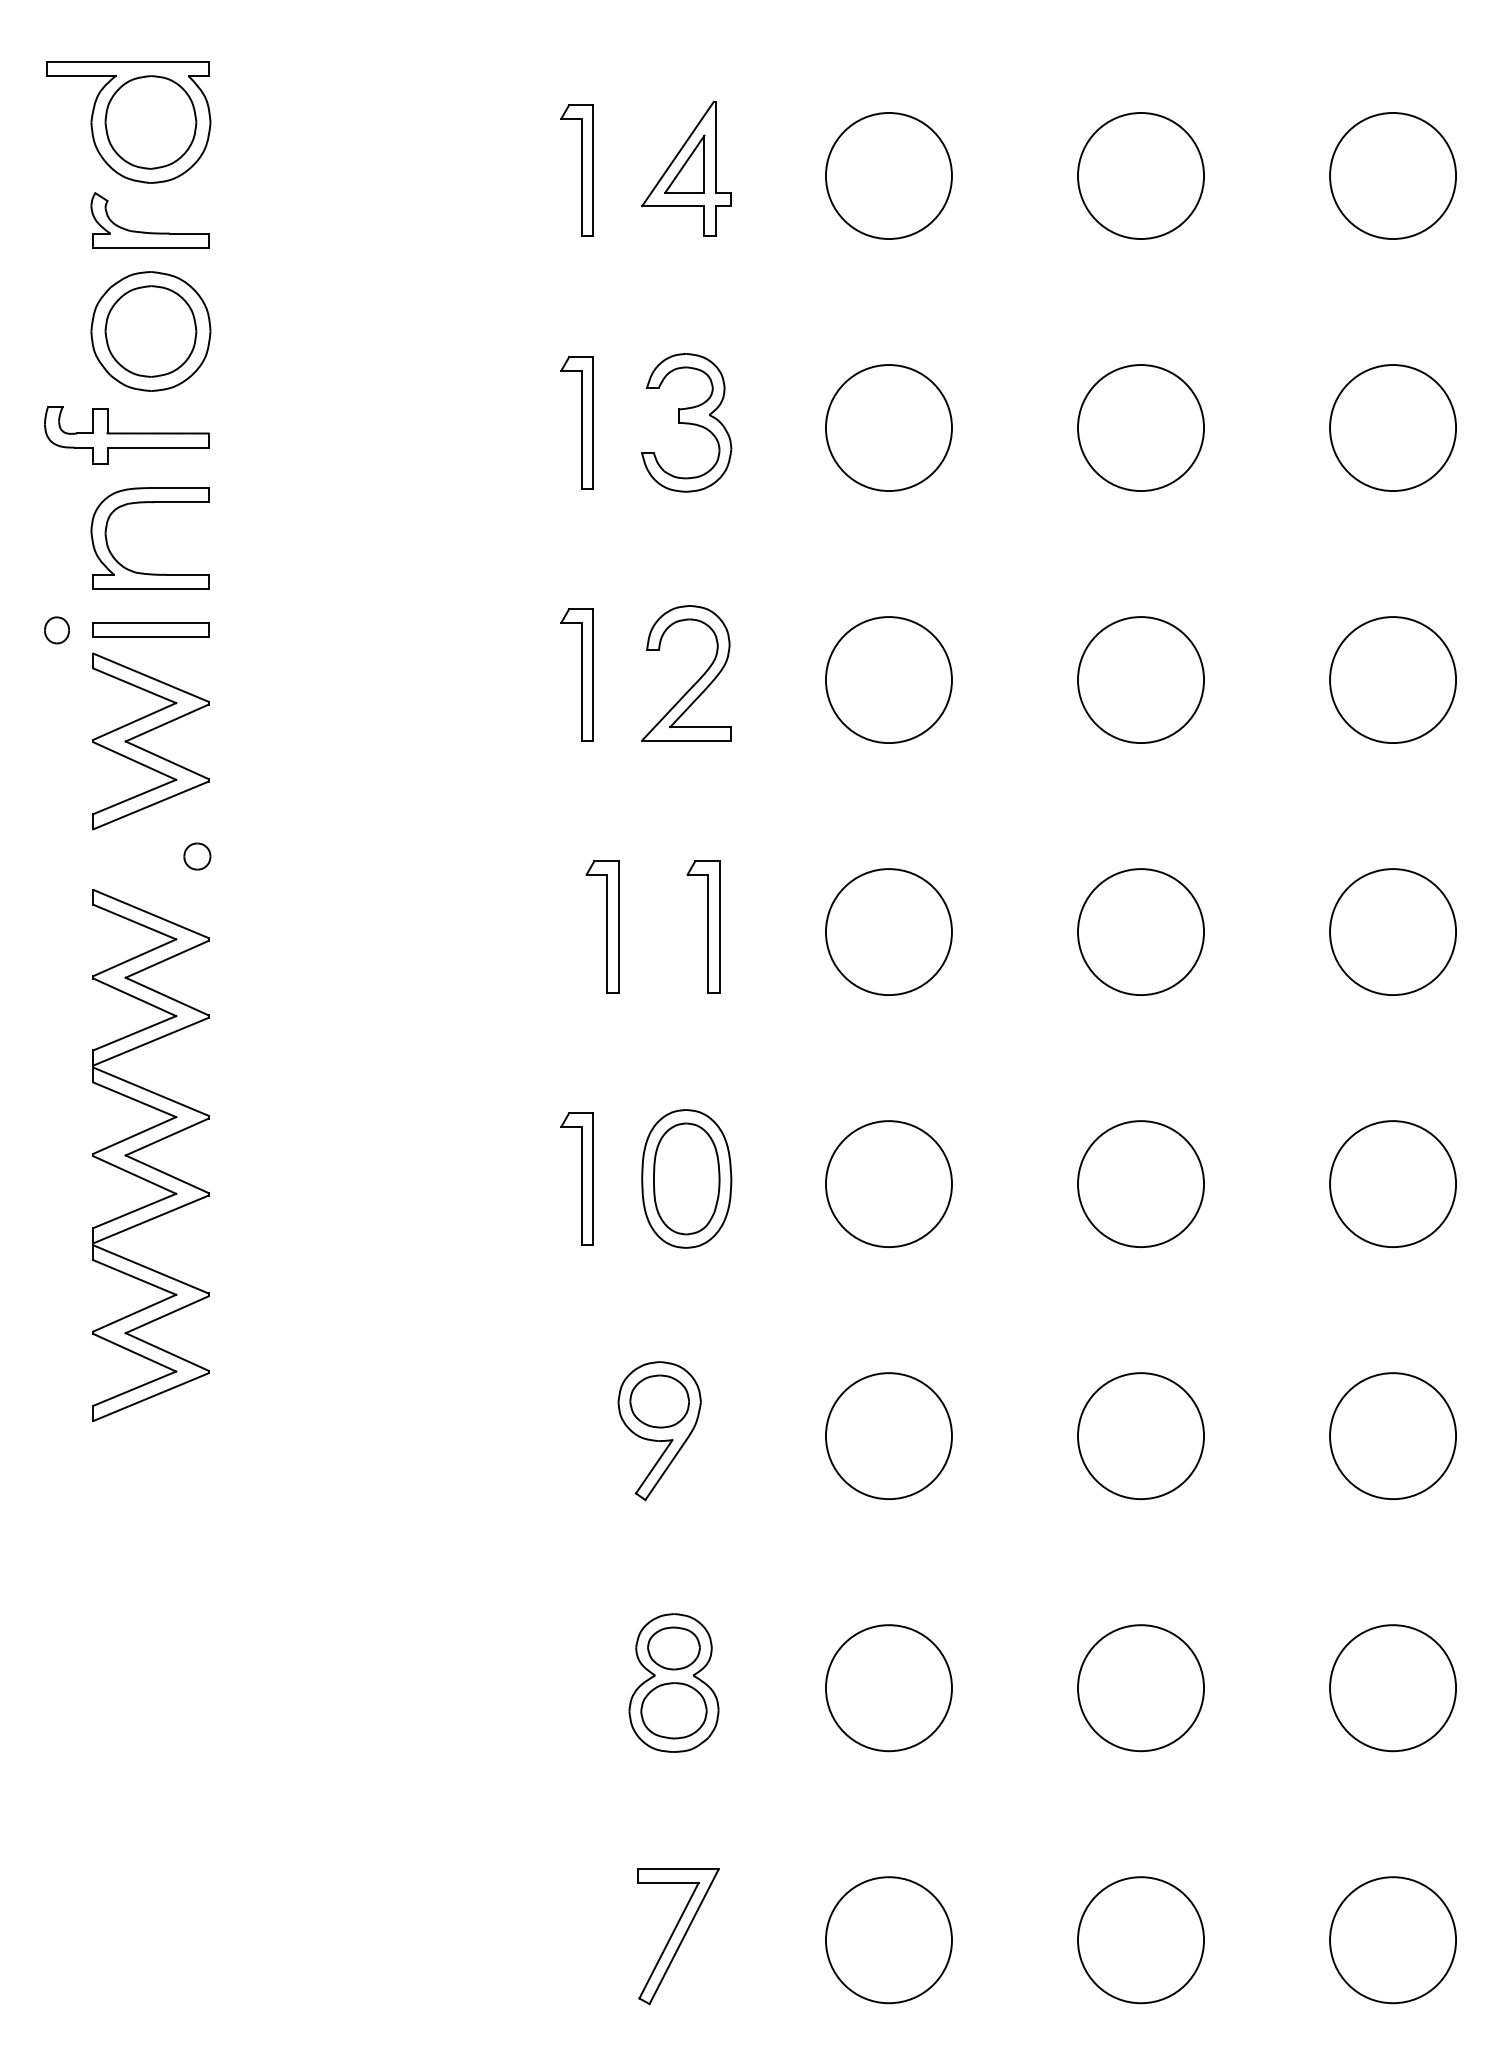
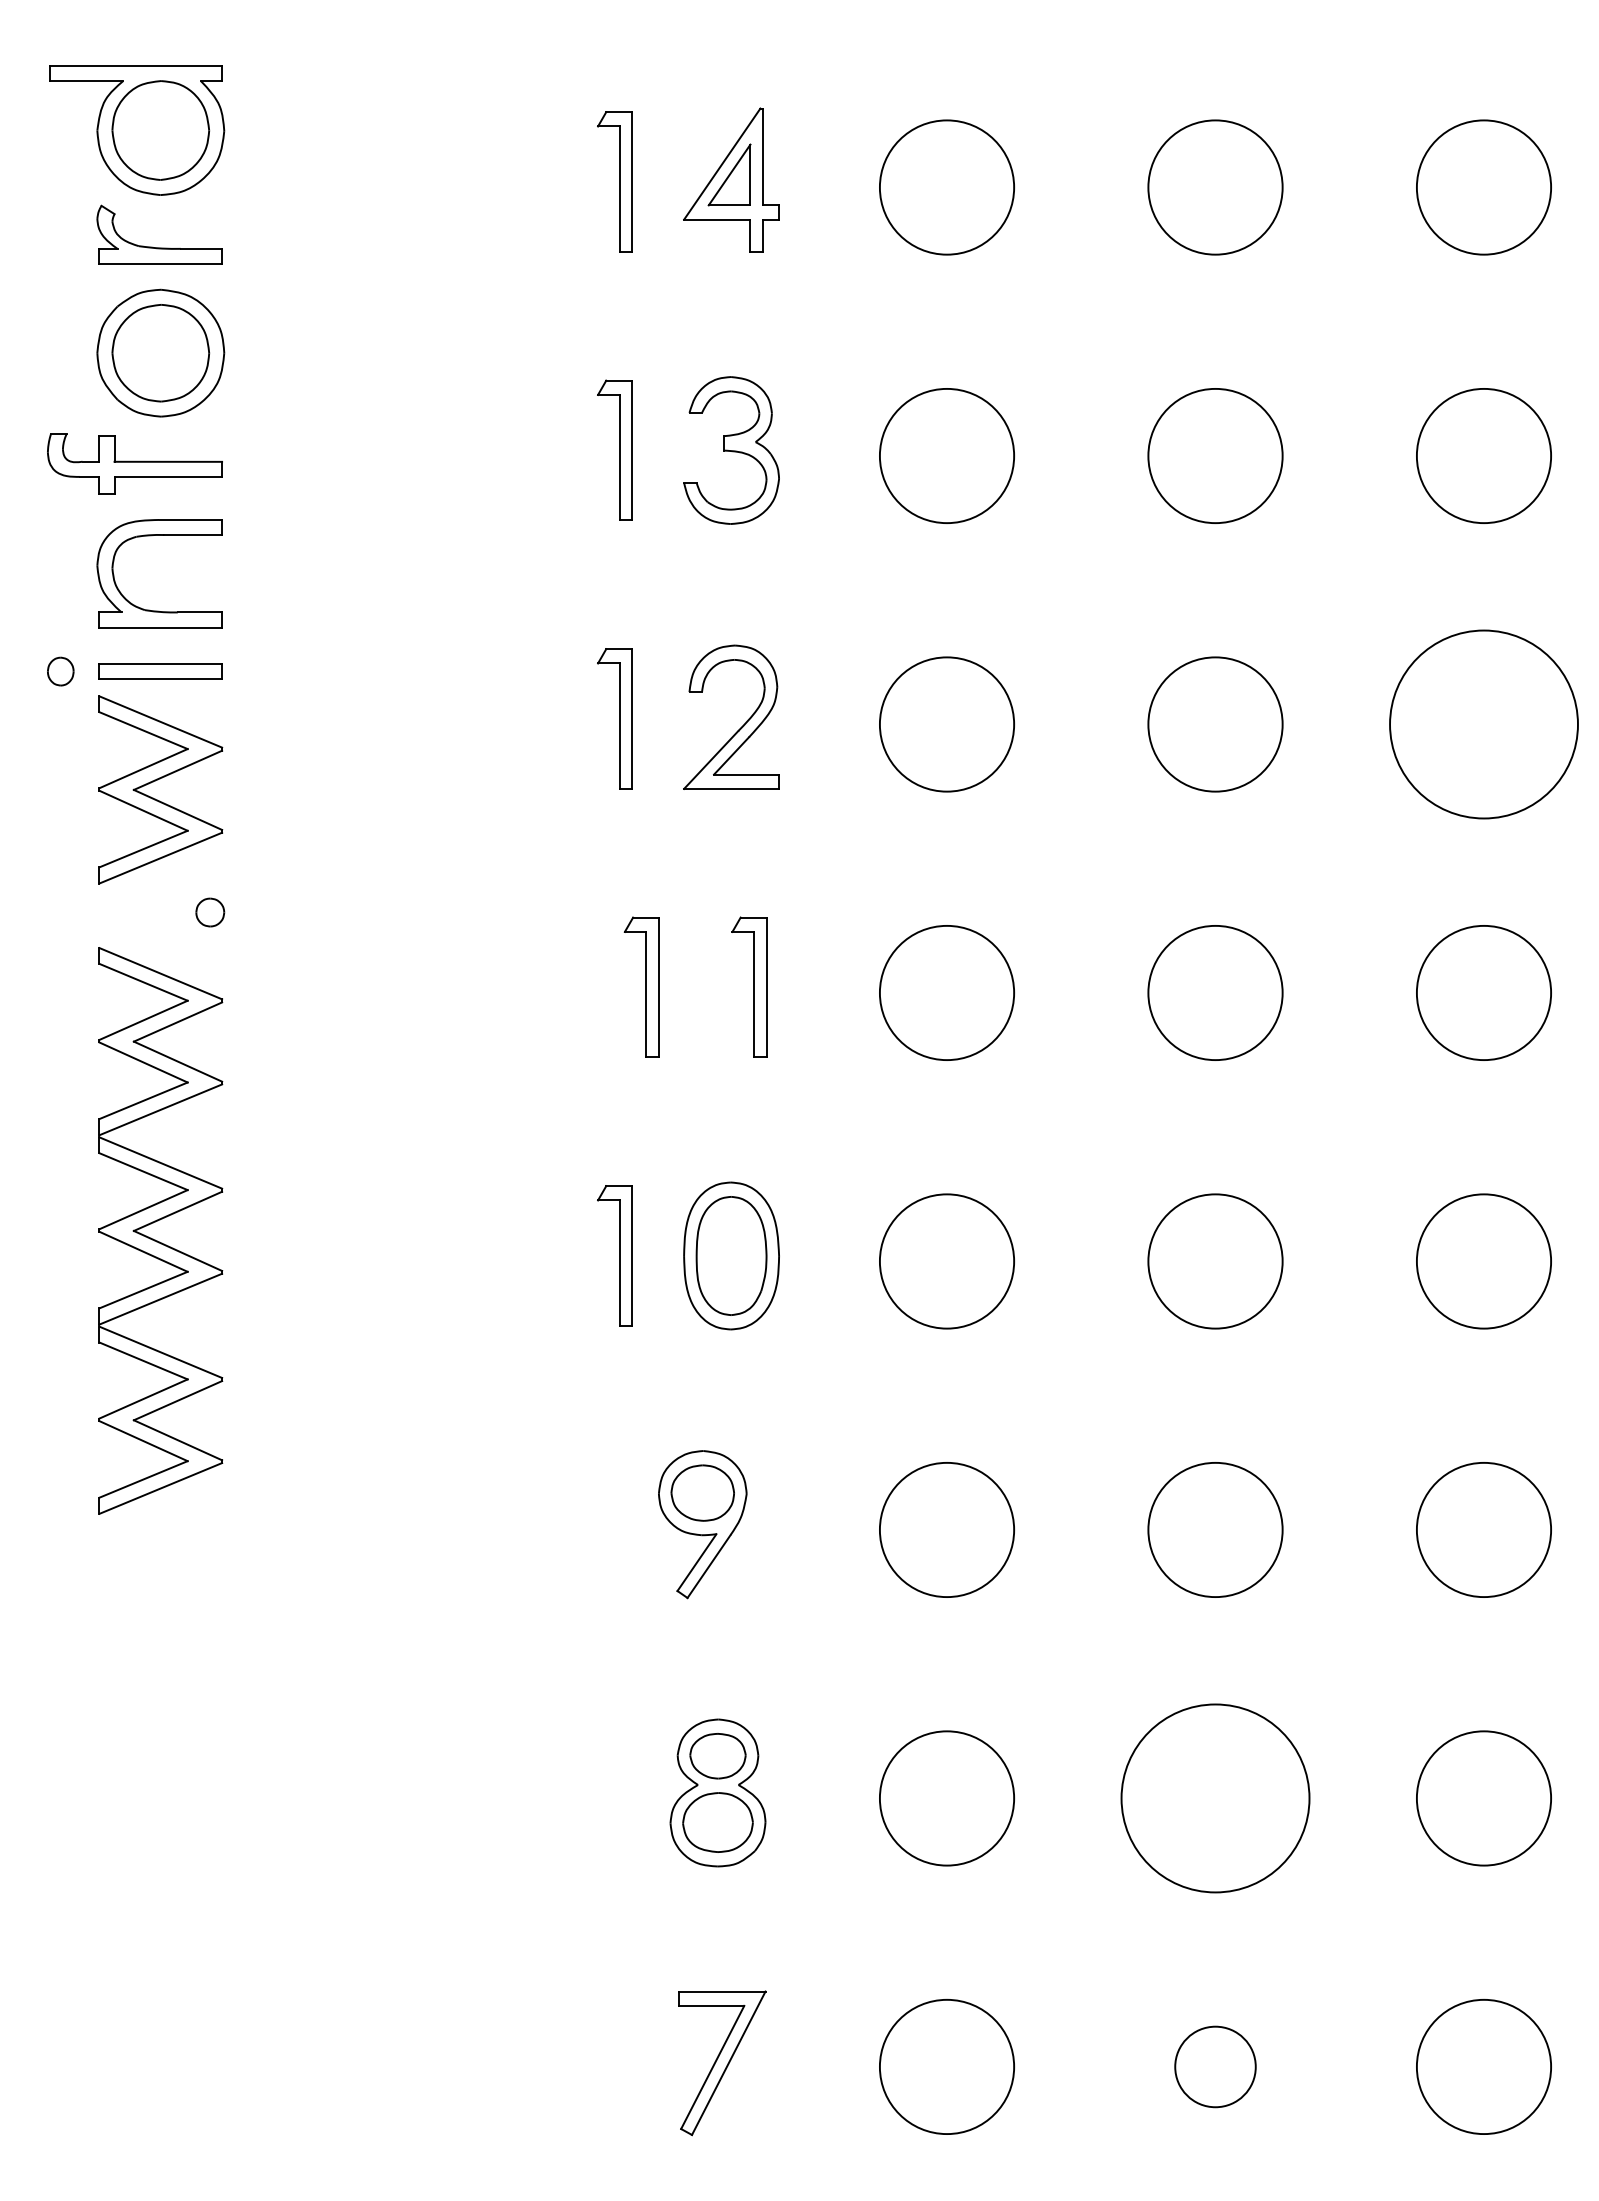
circle: (1392, 680) -> (1483, 724), size x1.4
circle: (1140, 1688) -> (1215, 1798), size x1.4
circle: (1140, 1939) -> (1215, 2066), size x0.6

